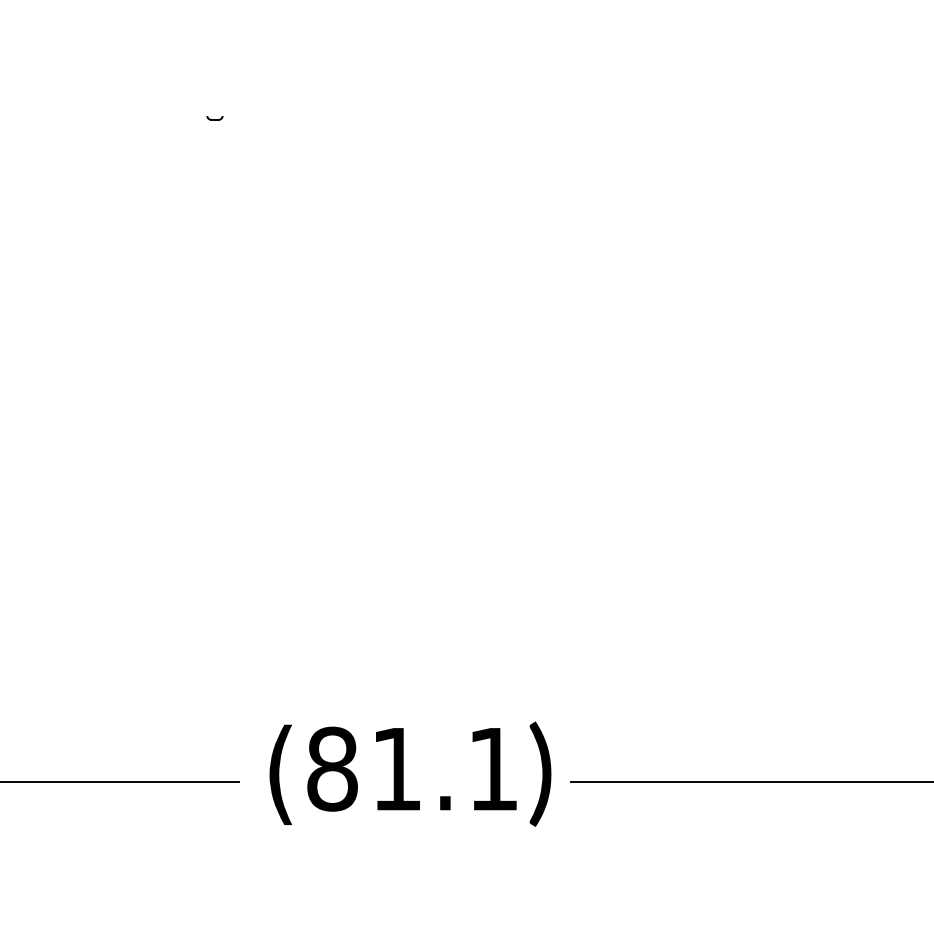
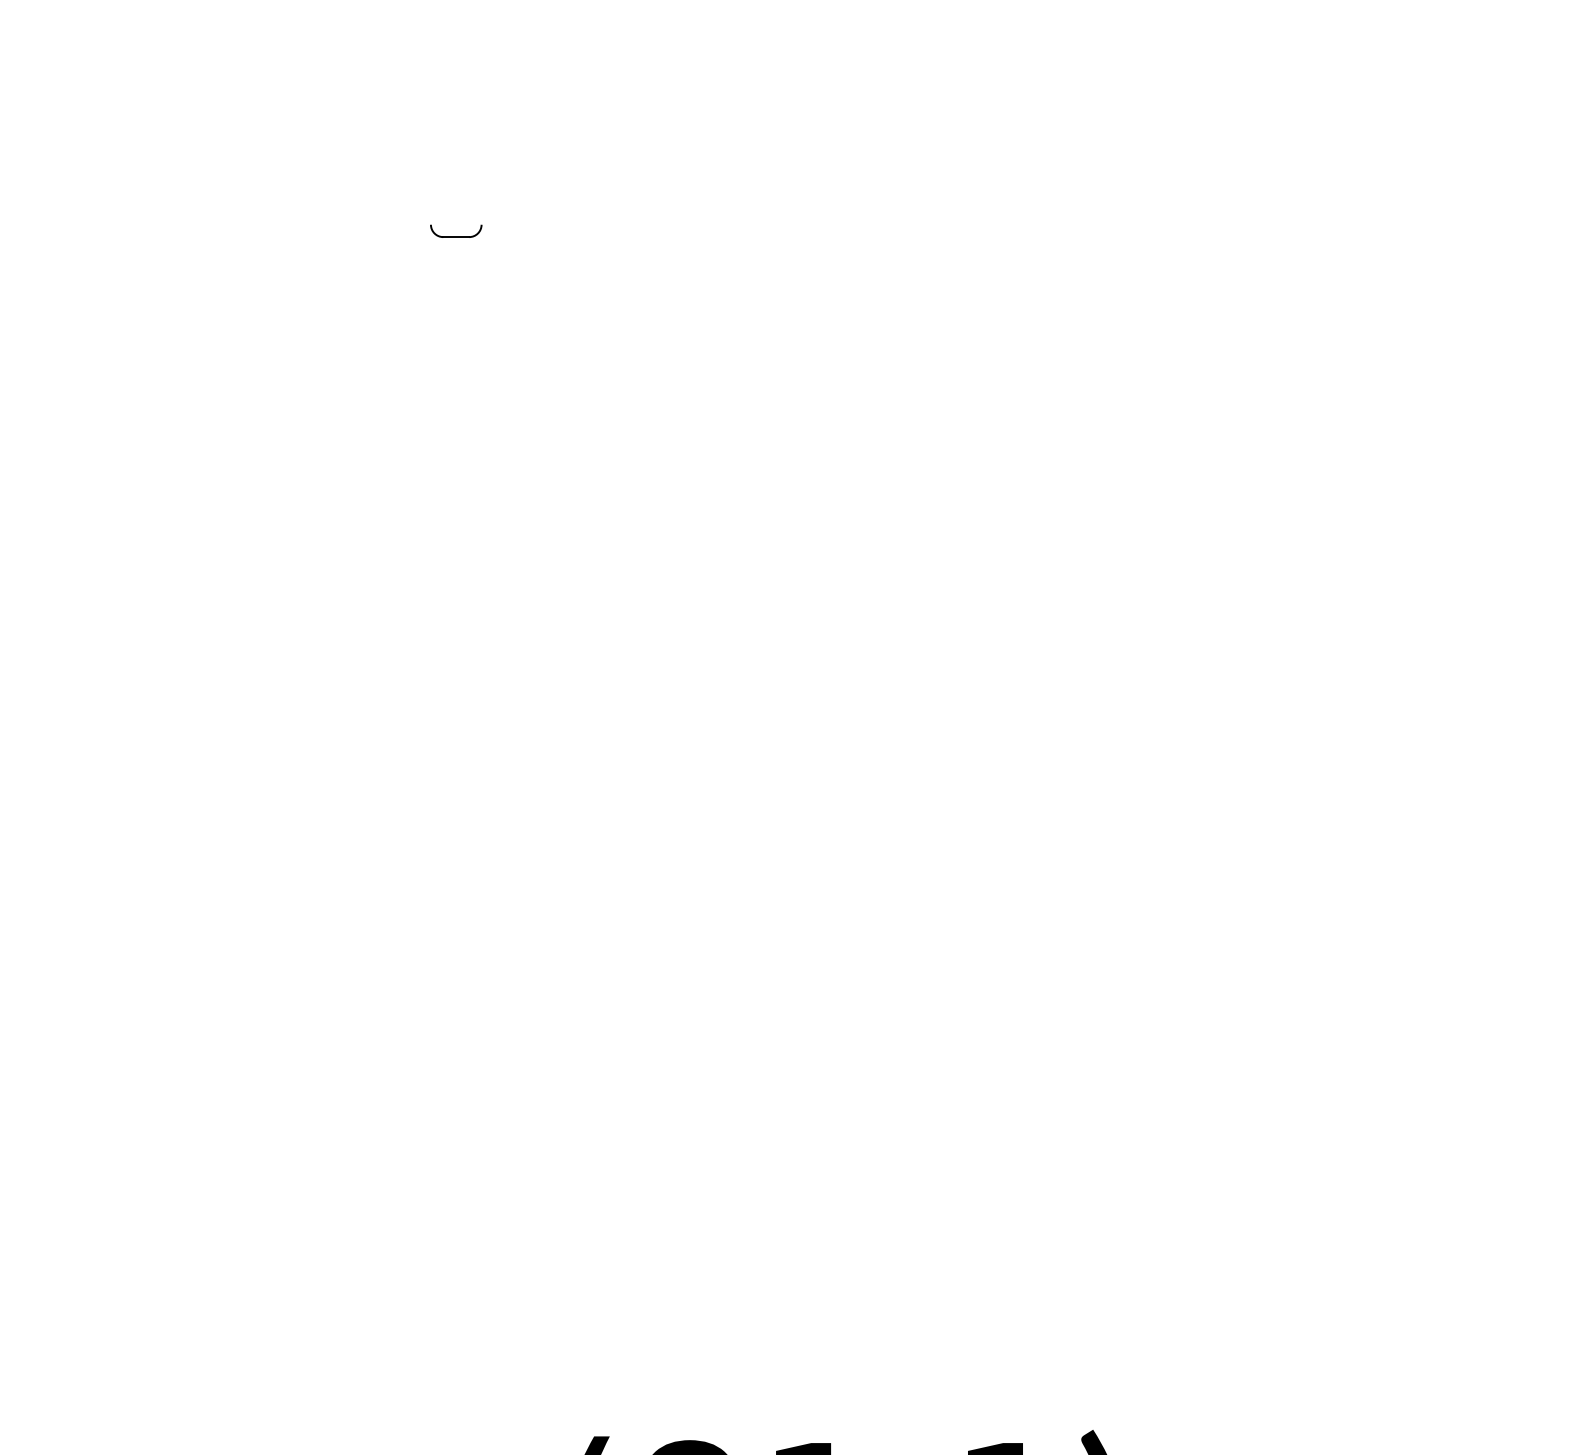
part: (214, 117) -> (455, 230), size x1.67

